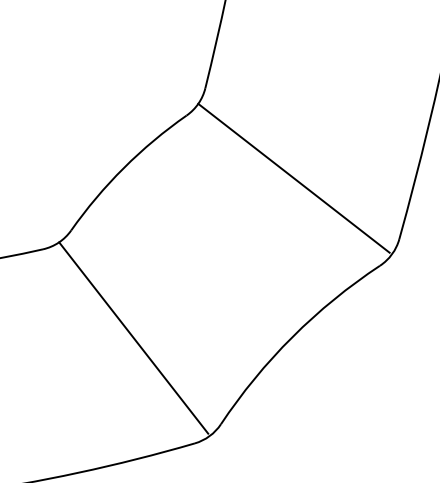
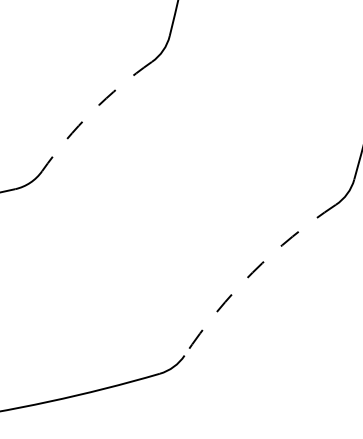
arc: (123, 168) -> (91, 112), solid -> dashed
line: (293, 177) -> (253, 120), removed
line: (133, 337) -> (101, 273), removed
arc: (292, 337) -> (252, 273), solid -> dashed

